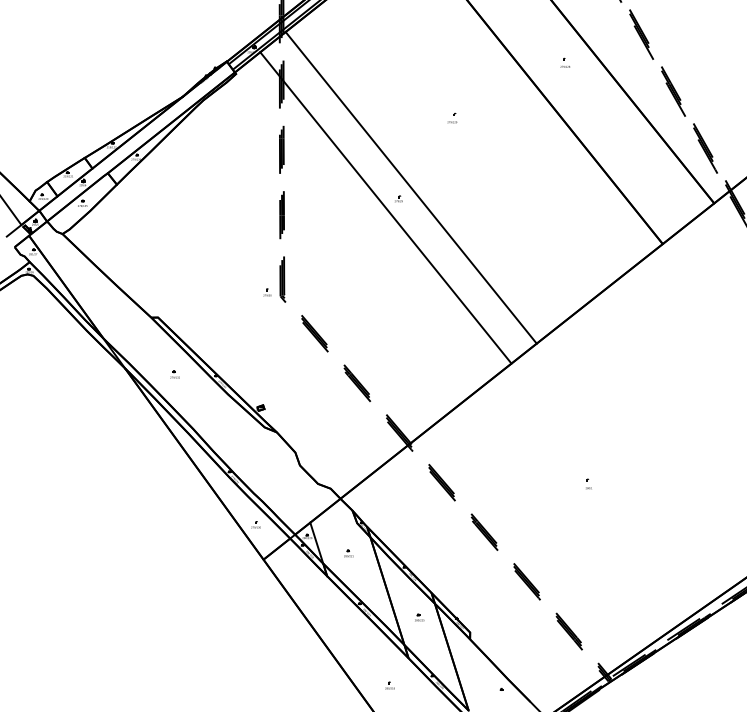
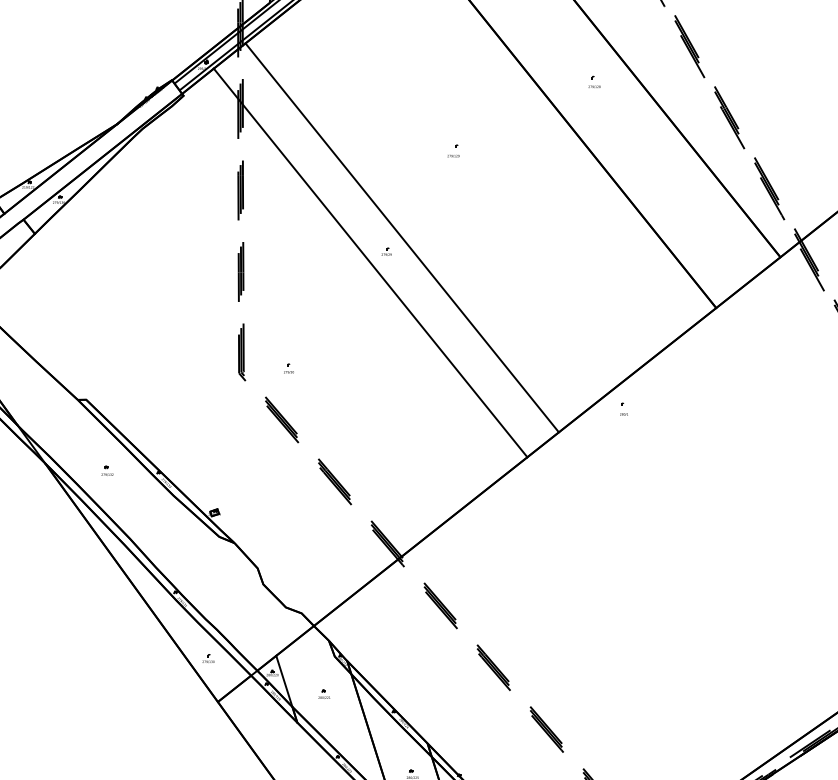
part: (267, 292) -> (288, 368), moved
part: (588, 483) -> (623, 408), moved

